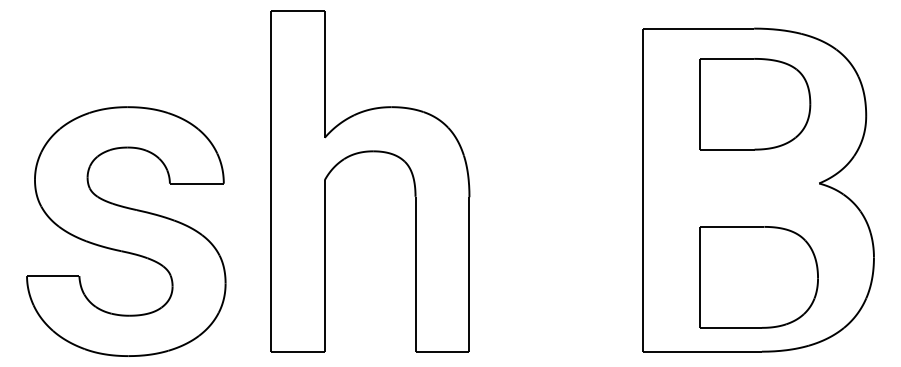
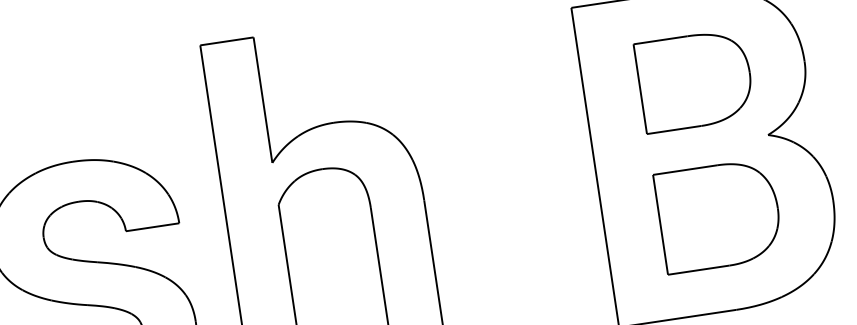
part: (755, 104) -> (695, 81), moved
part: (758, 277) -> (718, 216), moved

